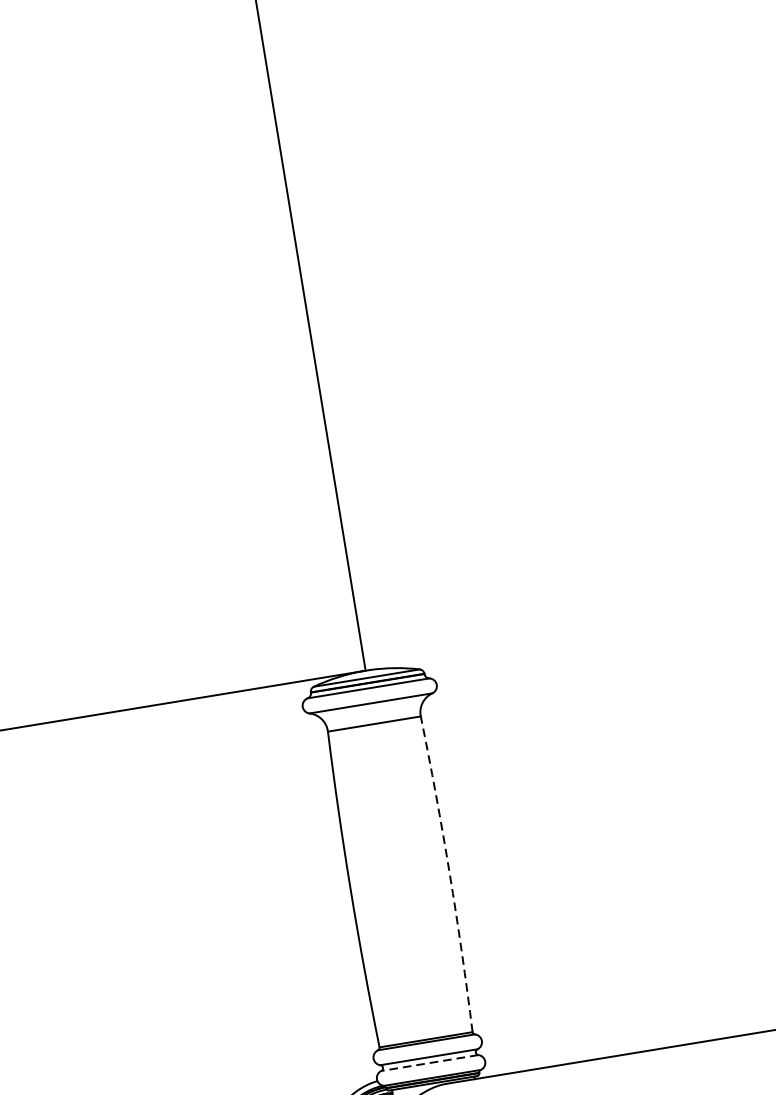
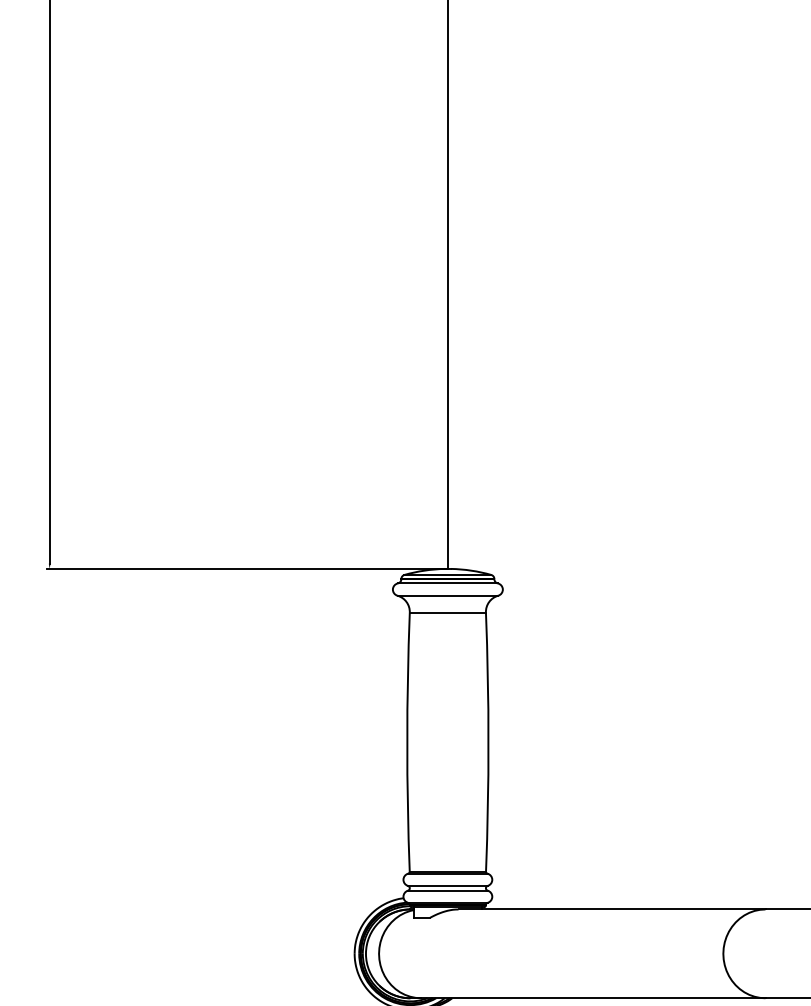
arc: (449, 874) -> (488, 742), dashed -> solid
line: (429, 1062) -> (447, 890), dashed -> solid

